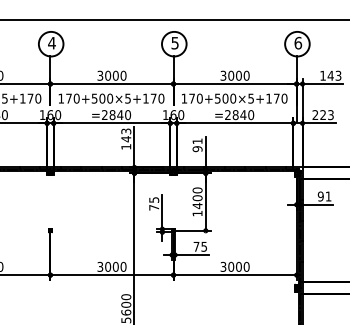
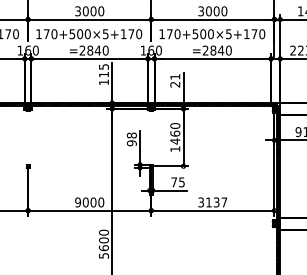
text: (126, 135) -> (104, 71), 143 -> 115
text: (197, 149) -> (175, 85), 91 -> 21
text: (197, 197) -> (175, 133), 1400 -> 1460
text: (154, 203) -> (132, 139), 75 -> 98
text: (100, 266) -> (78, 202), 3000 -> 9000
text: (238, 266) -> (216, 202), 3000 -> 3137

